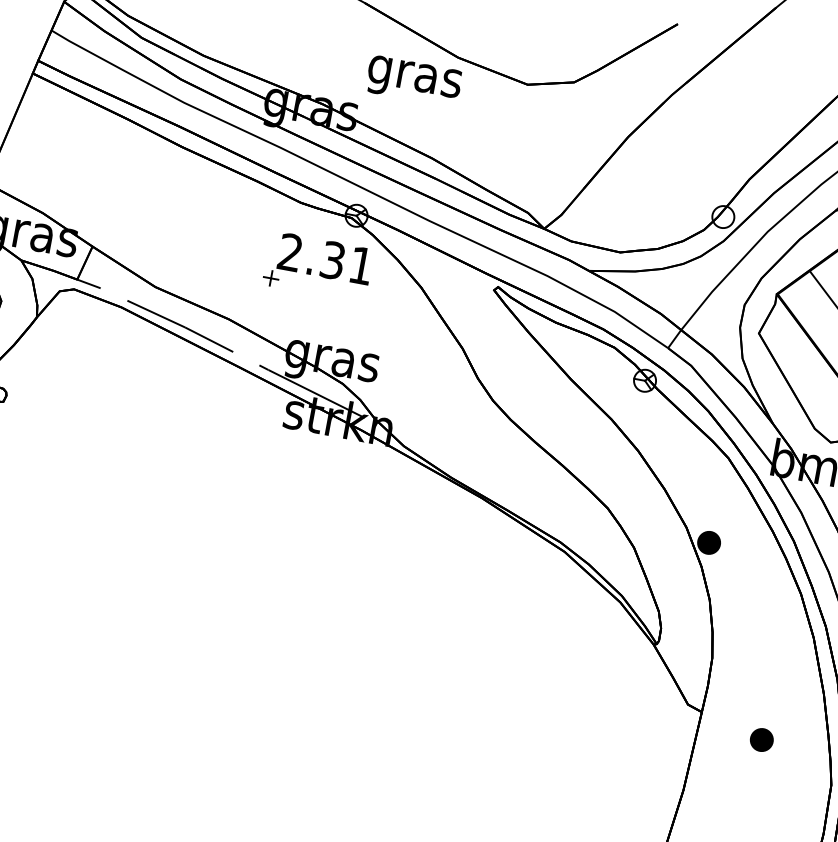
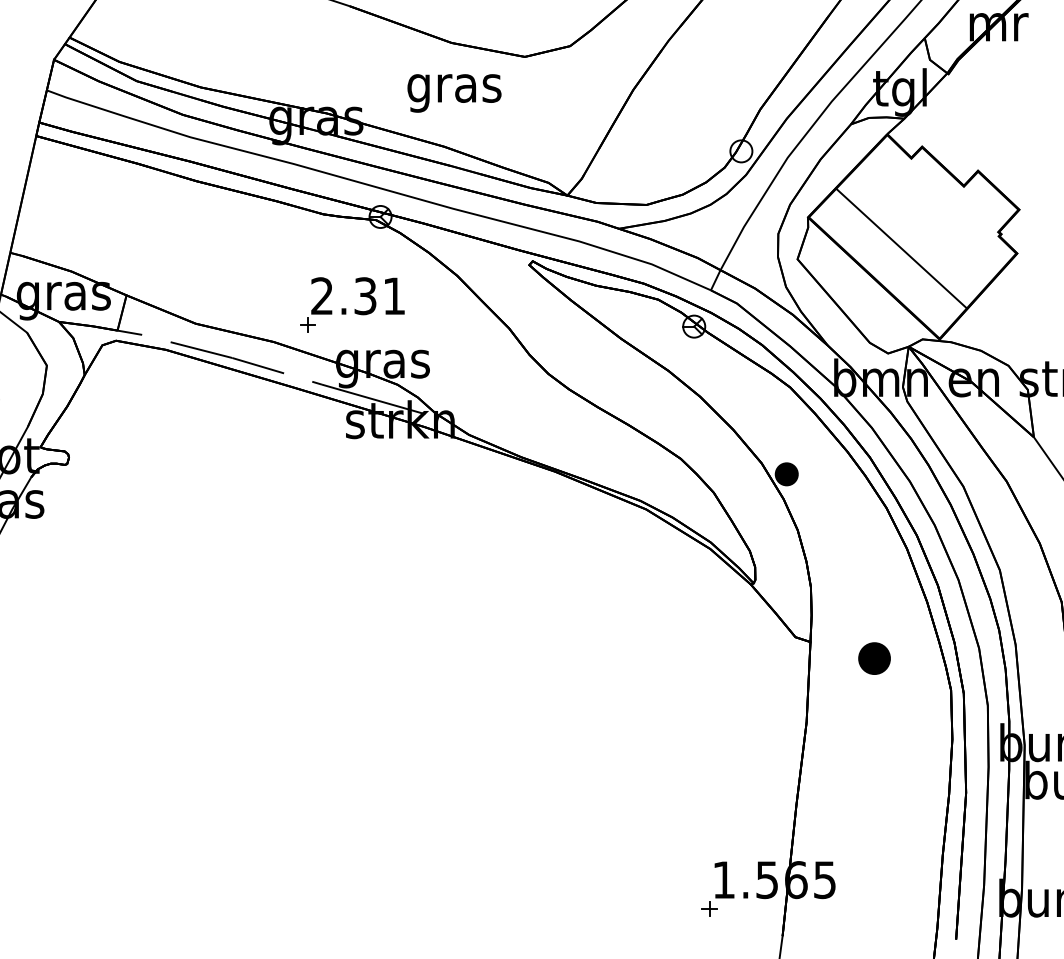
text: (413, 81) -> (454, 93), moved
part: (318, 266) -> (352, 304), moved
part: (761, 739) -> (874, 658), size x1.4

